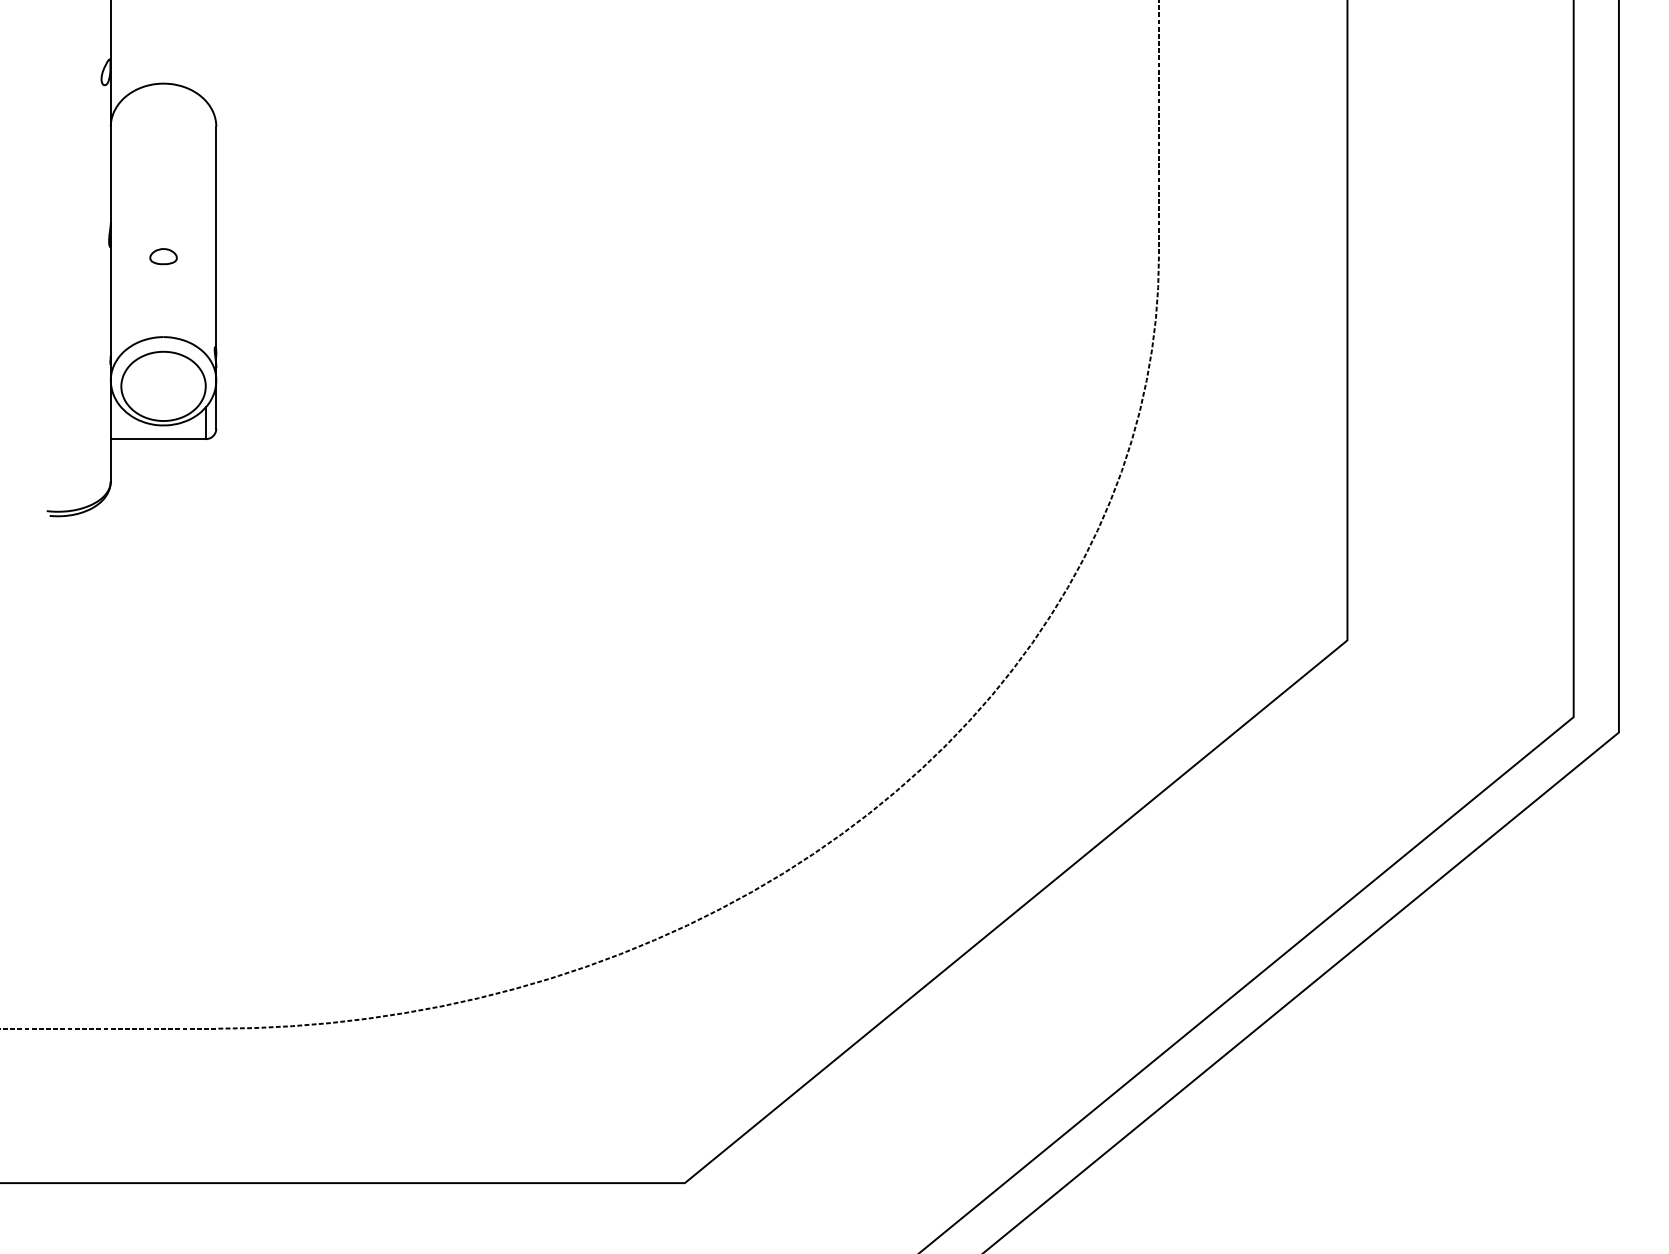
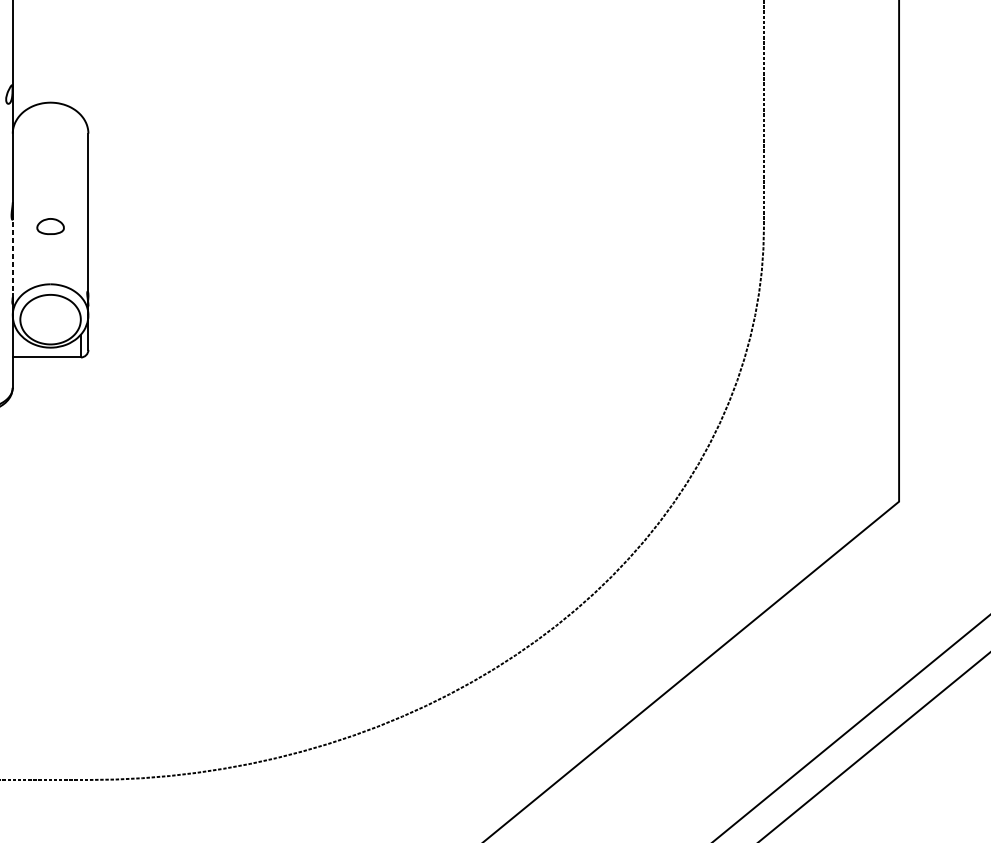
part: (163, 256) -> (50, 226), size x1.4
line: (110, 300) -> (12, 258), solid -> dashed

